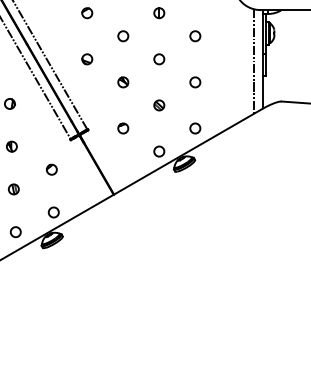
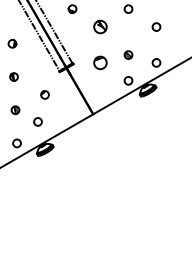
part: (123, 82) -> (100, 27), size x1.6
part: (159, 105) -> (128, 55), moved
part: (123, 128) -> (100, 62), size x1.6
circle: (53, 212) -> (37, 121), moved

